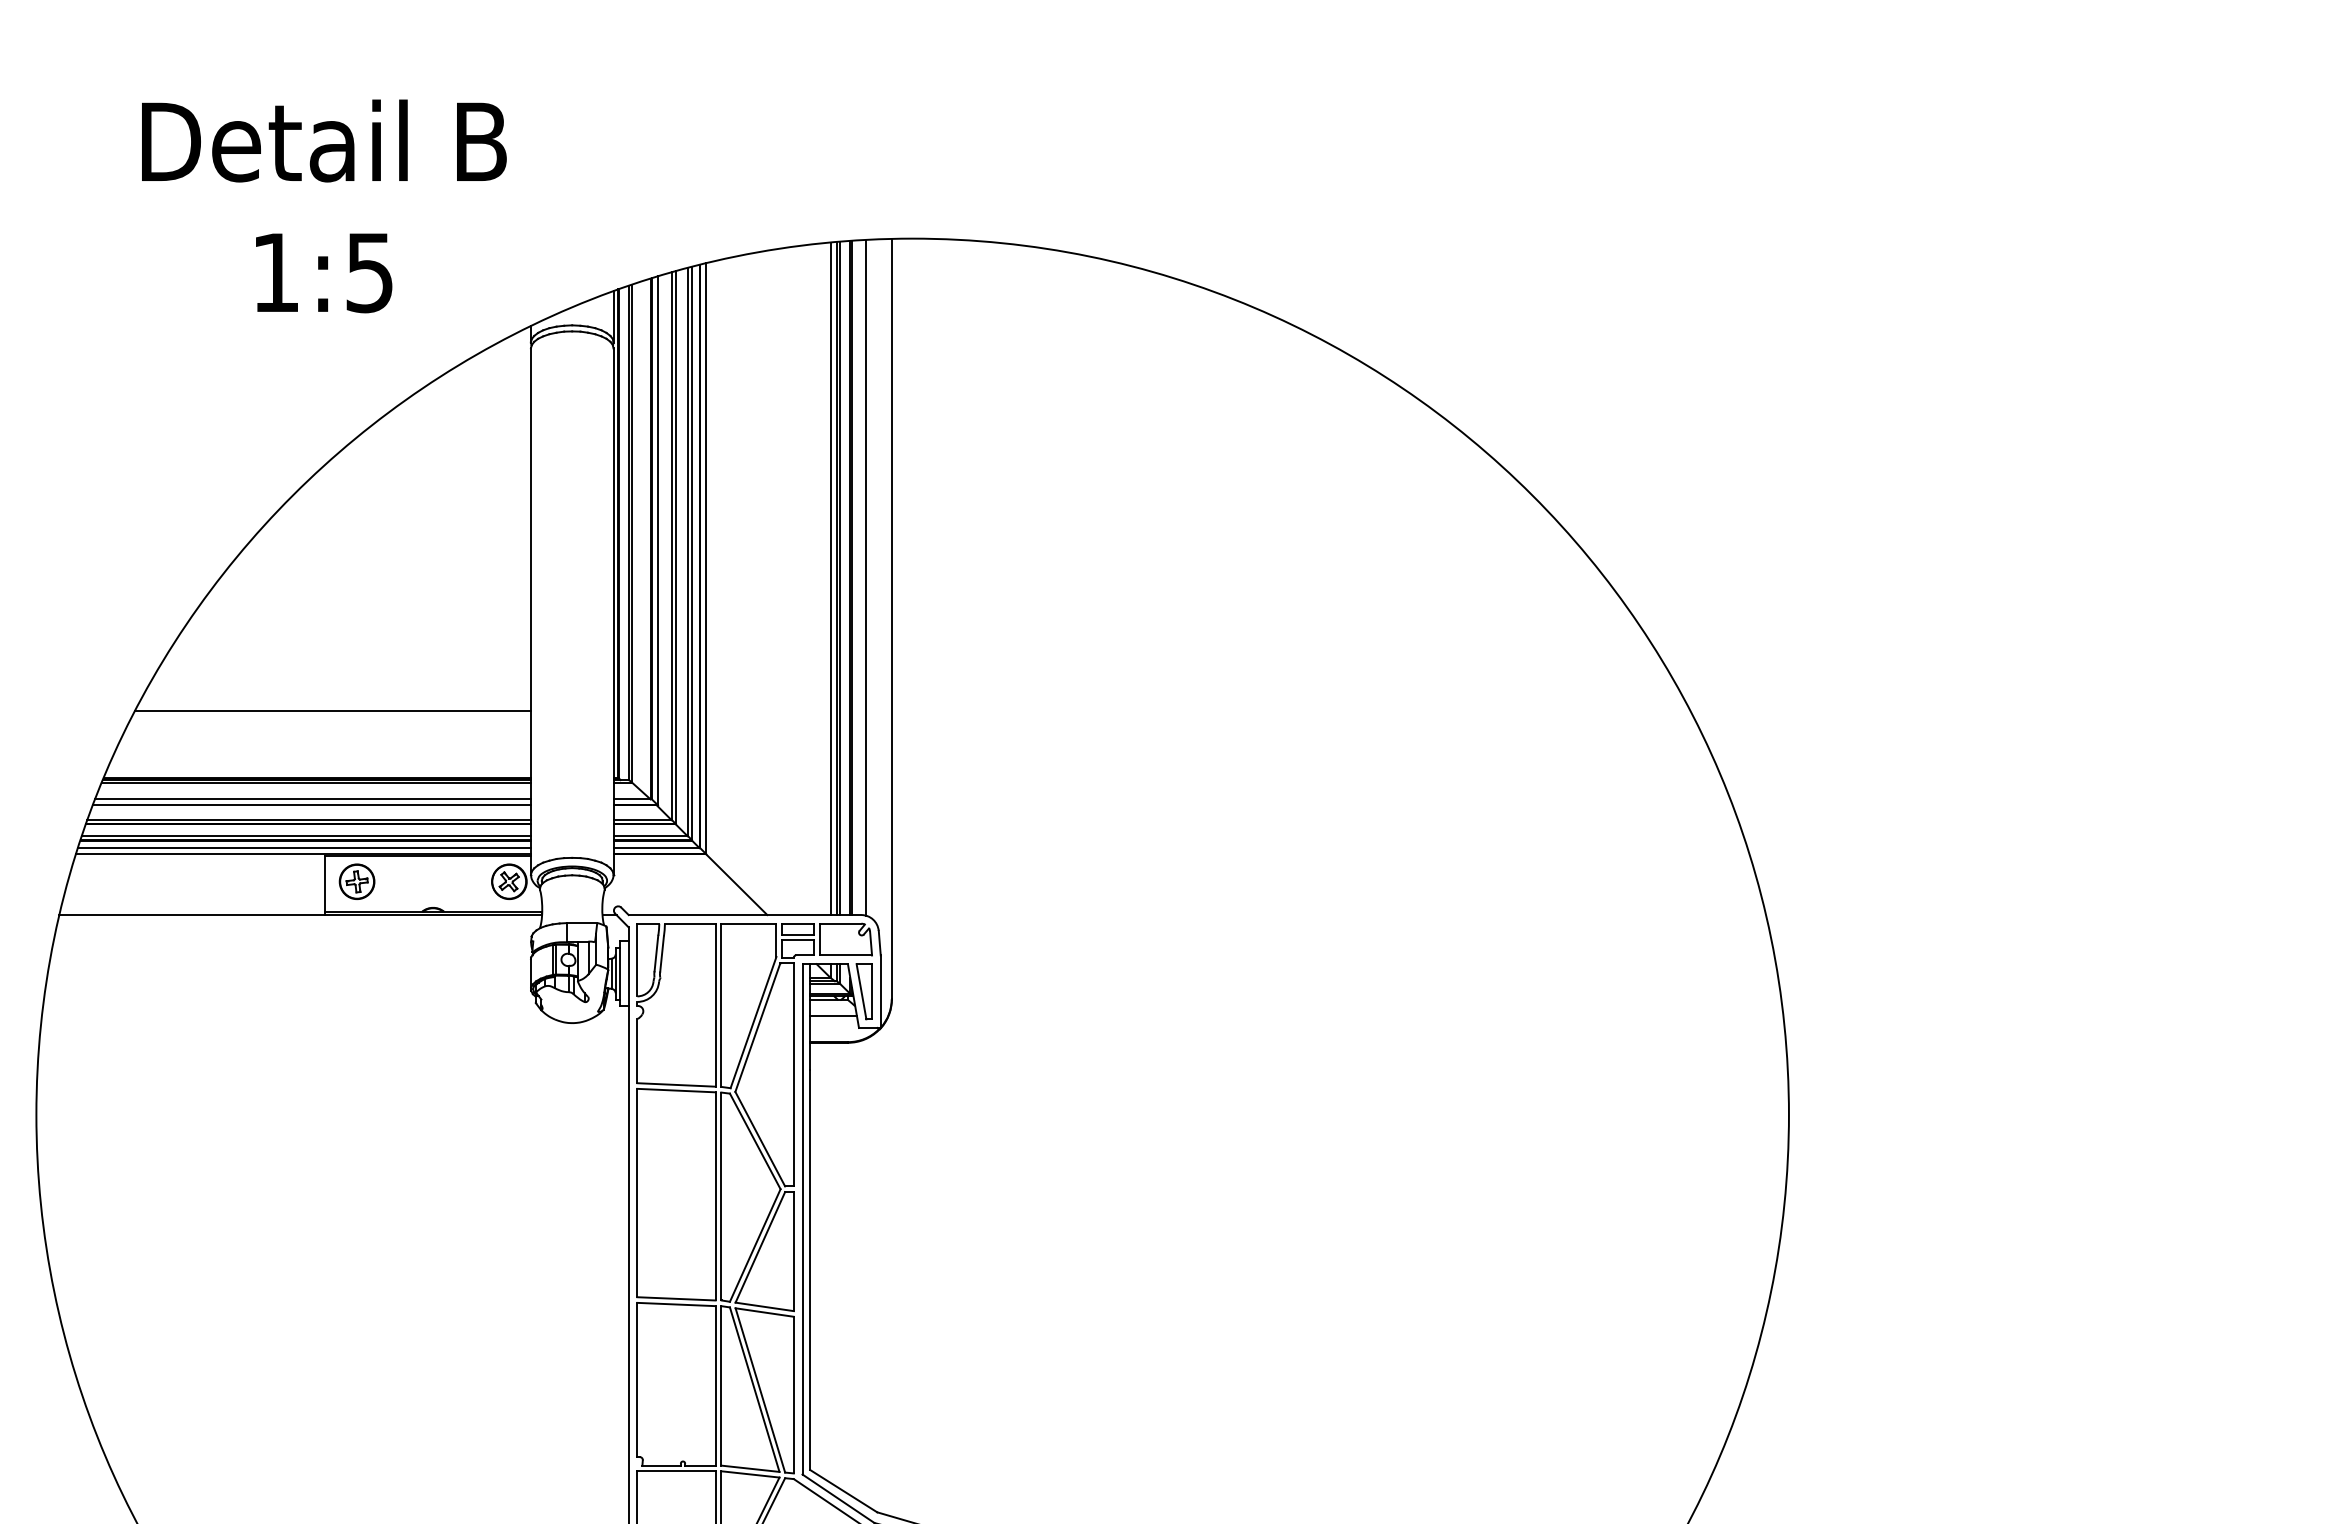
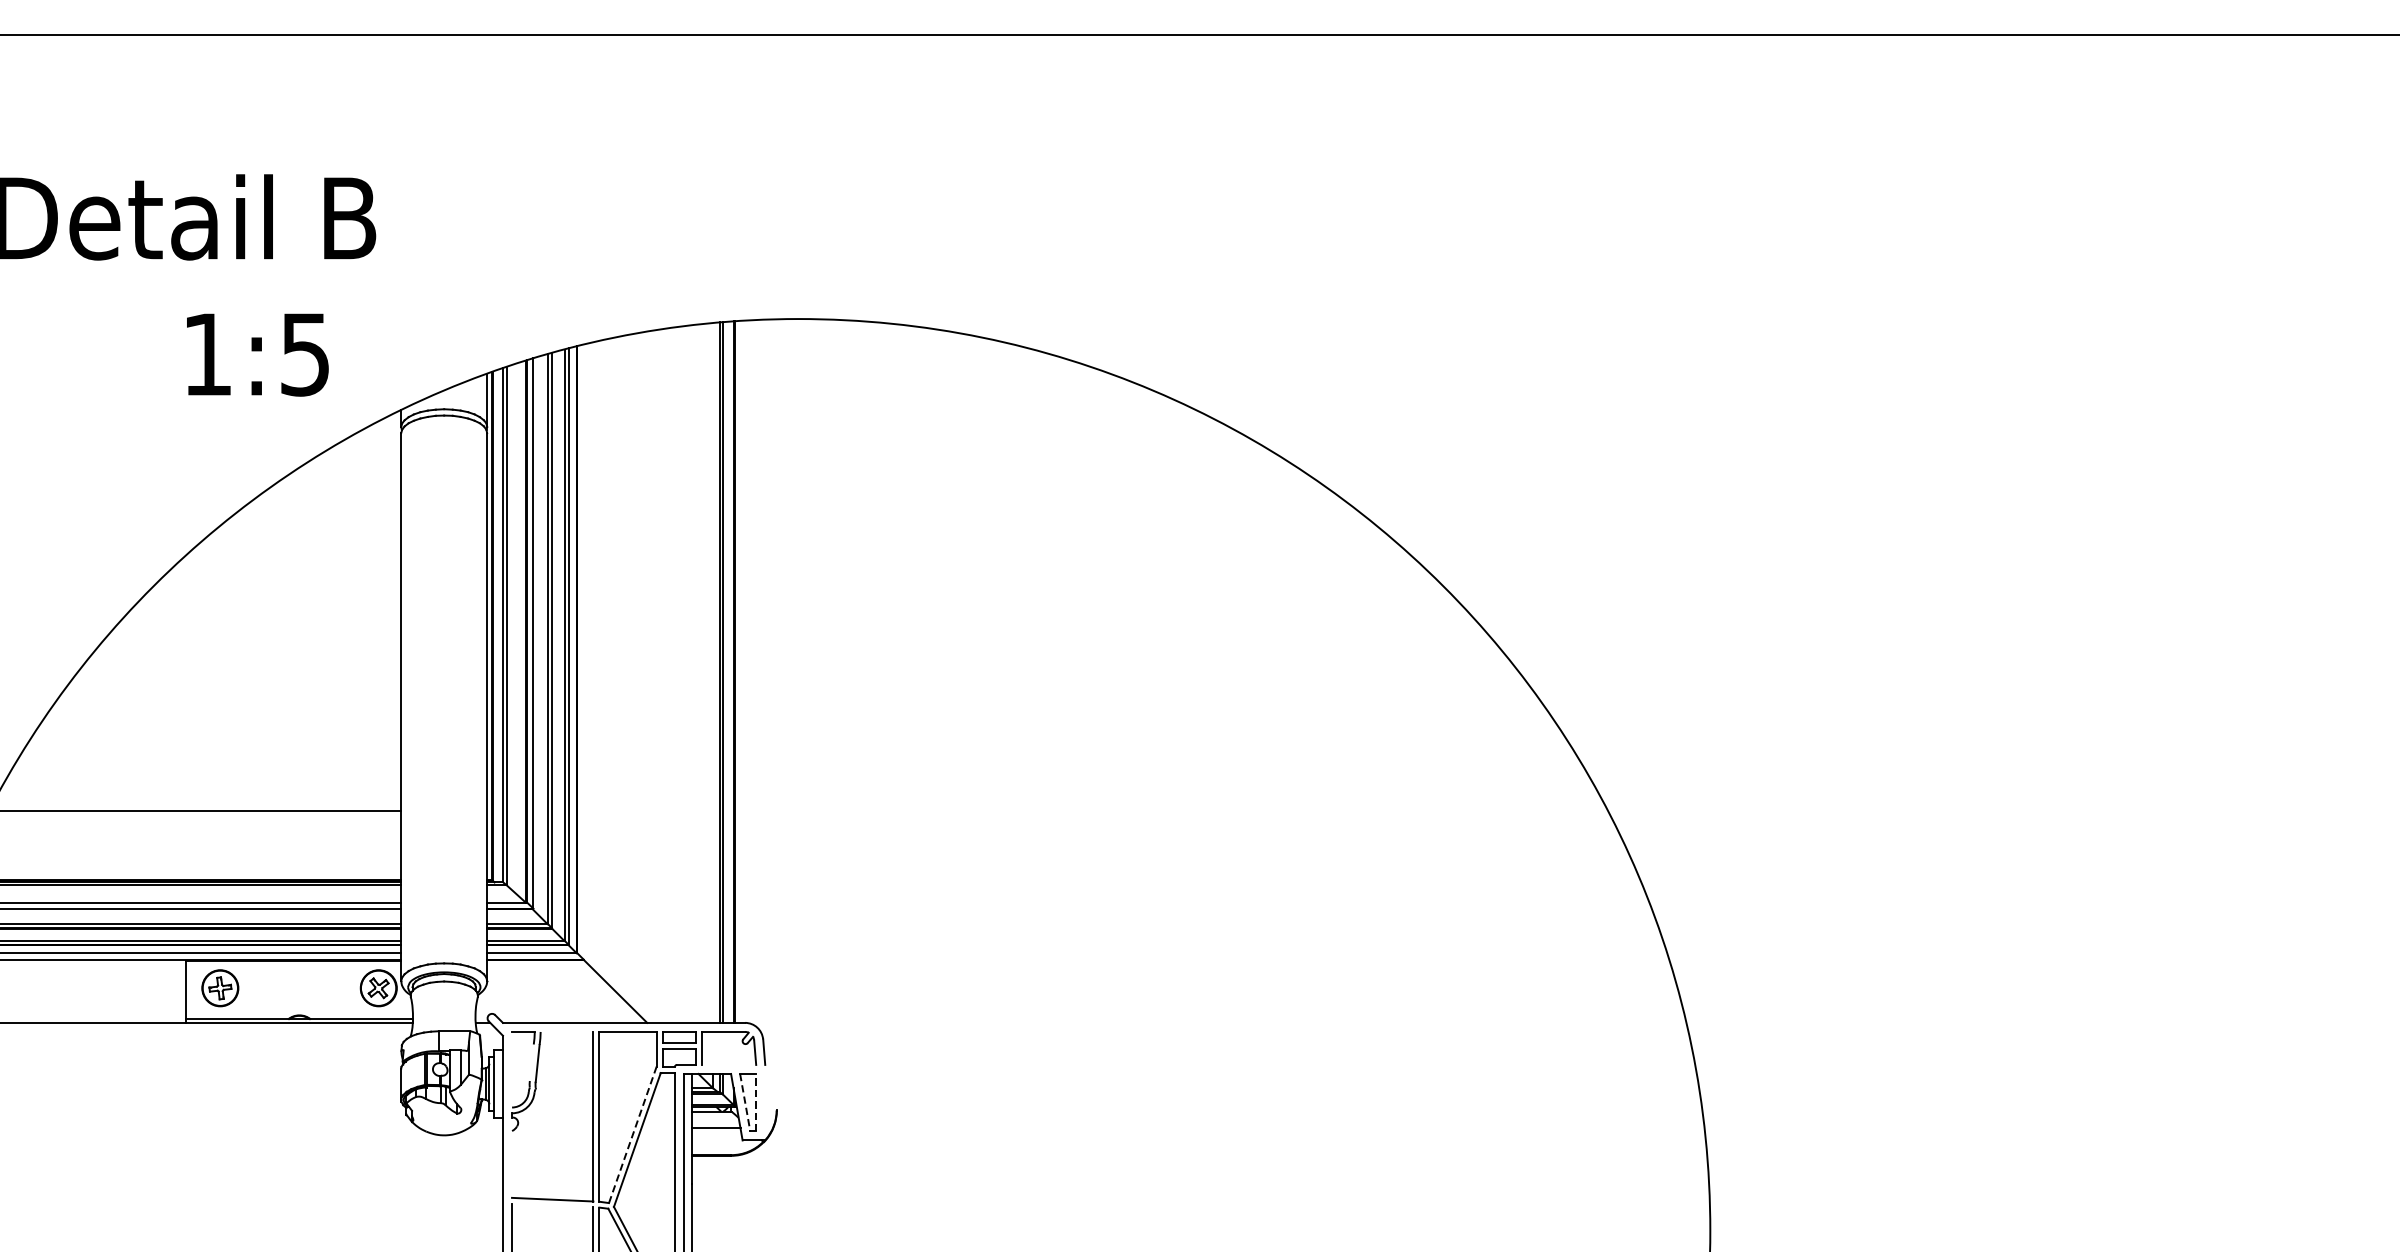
text: (324, 273) -> (258, 355), moved
line: (706, 558) -> (583, 651), removed
line: (865, 577) -> (749, 671), removed
line: (830, 578) -> (712, 672), removed
line: (891, 618) -> (776, 714), removed
line: (689, 923) -> (566, 1031), removed
line: (656, 953) -> (531, 1062), removed
line: (845, 955) -> (728, 1064), removed
line: (637, 959) -> (512, 1069), removed
line: (872, 991) -> (756, 1102), solid -> dashed
line: (880, 991) -> (764, 1102), removed
line: (861, 992) -> (745, 1103), solid -> dashed
line: (753, 1022) -> (632, 1134), solid -> dashed
line: (637, 1050) -> (512, 1163), removed
line: (676, 1090) -> (552, 1205), removed

